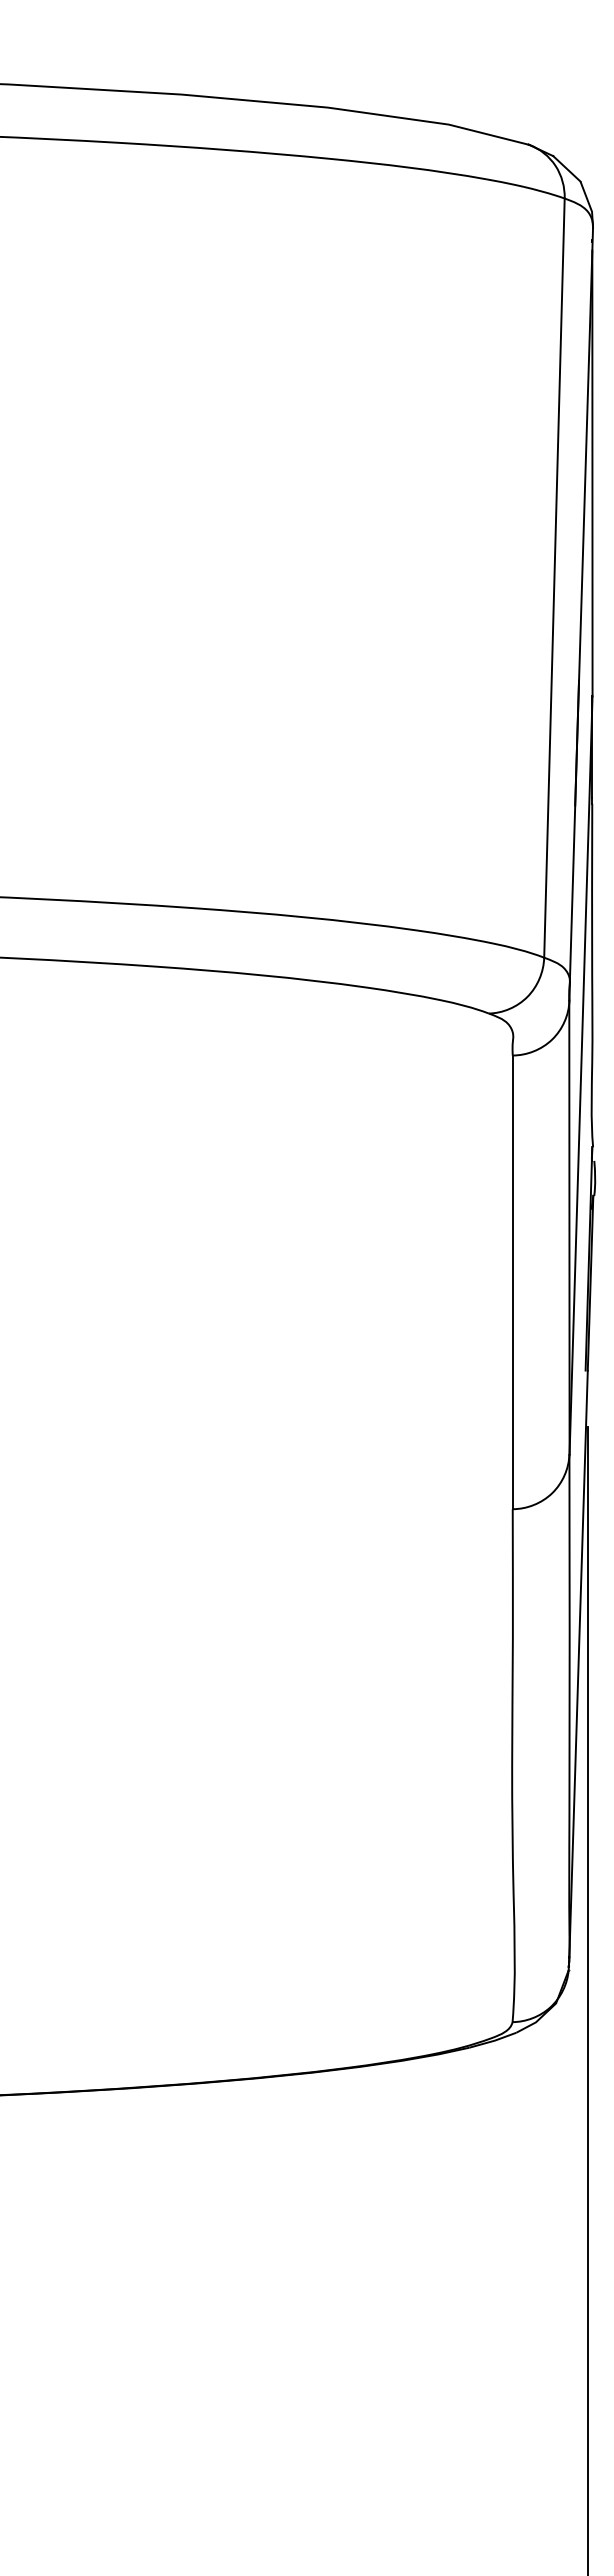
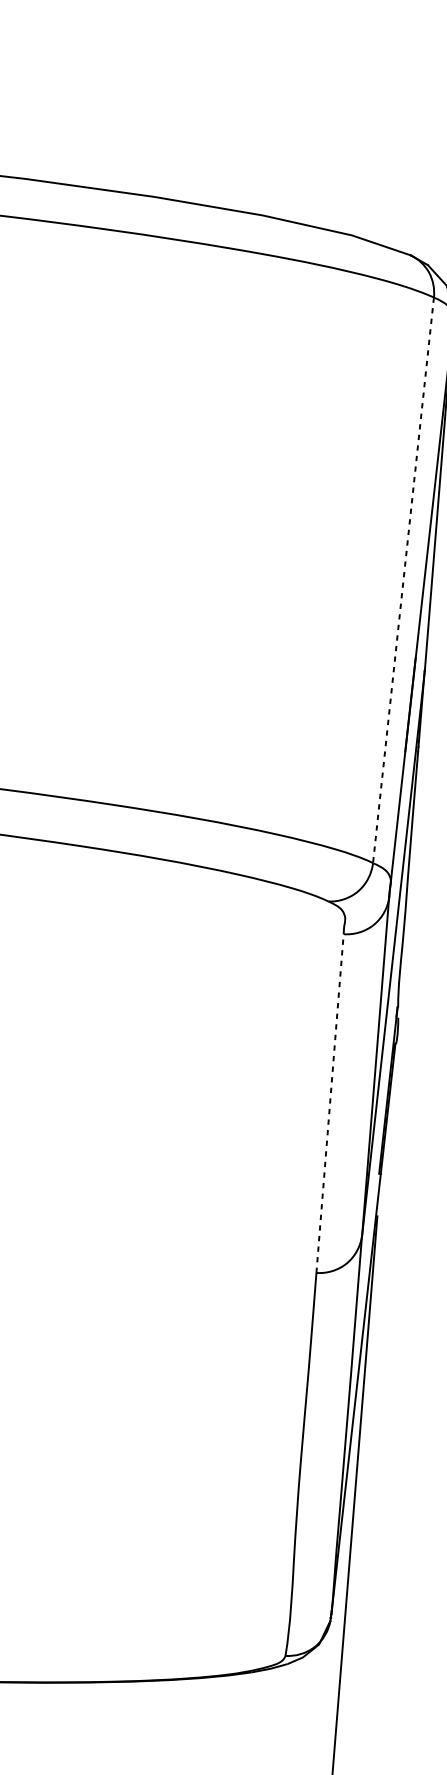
line: (554, 578) -> (403, 580), solid -> dashed
line: (512, 1282) -> (329, 1103), solid -> dashed

